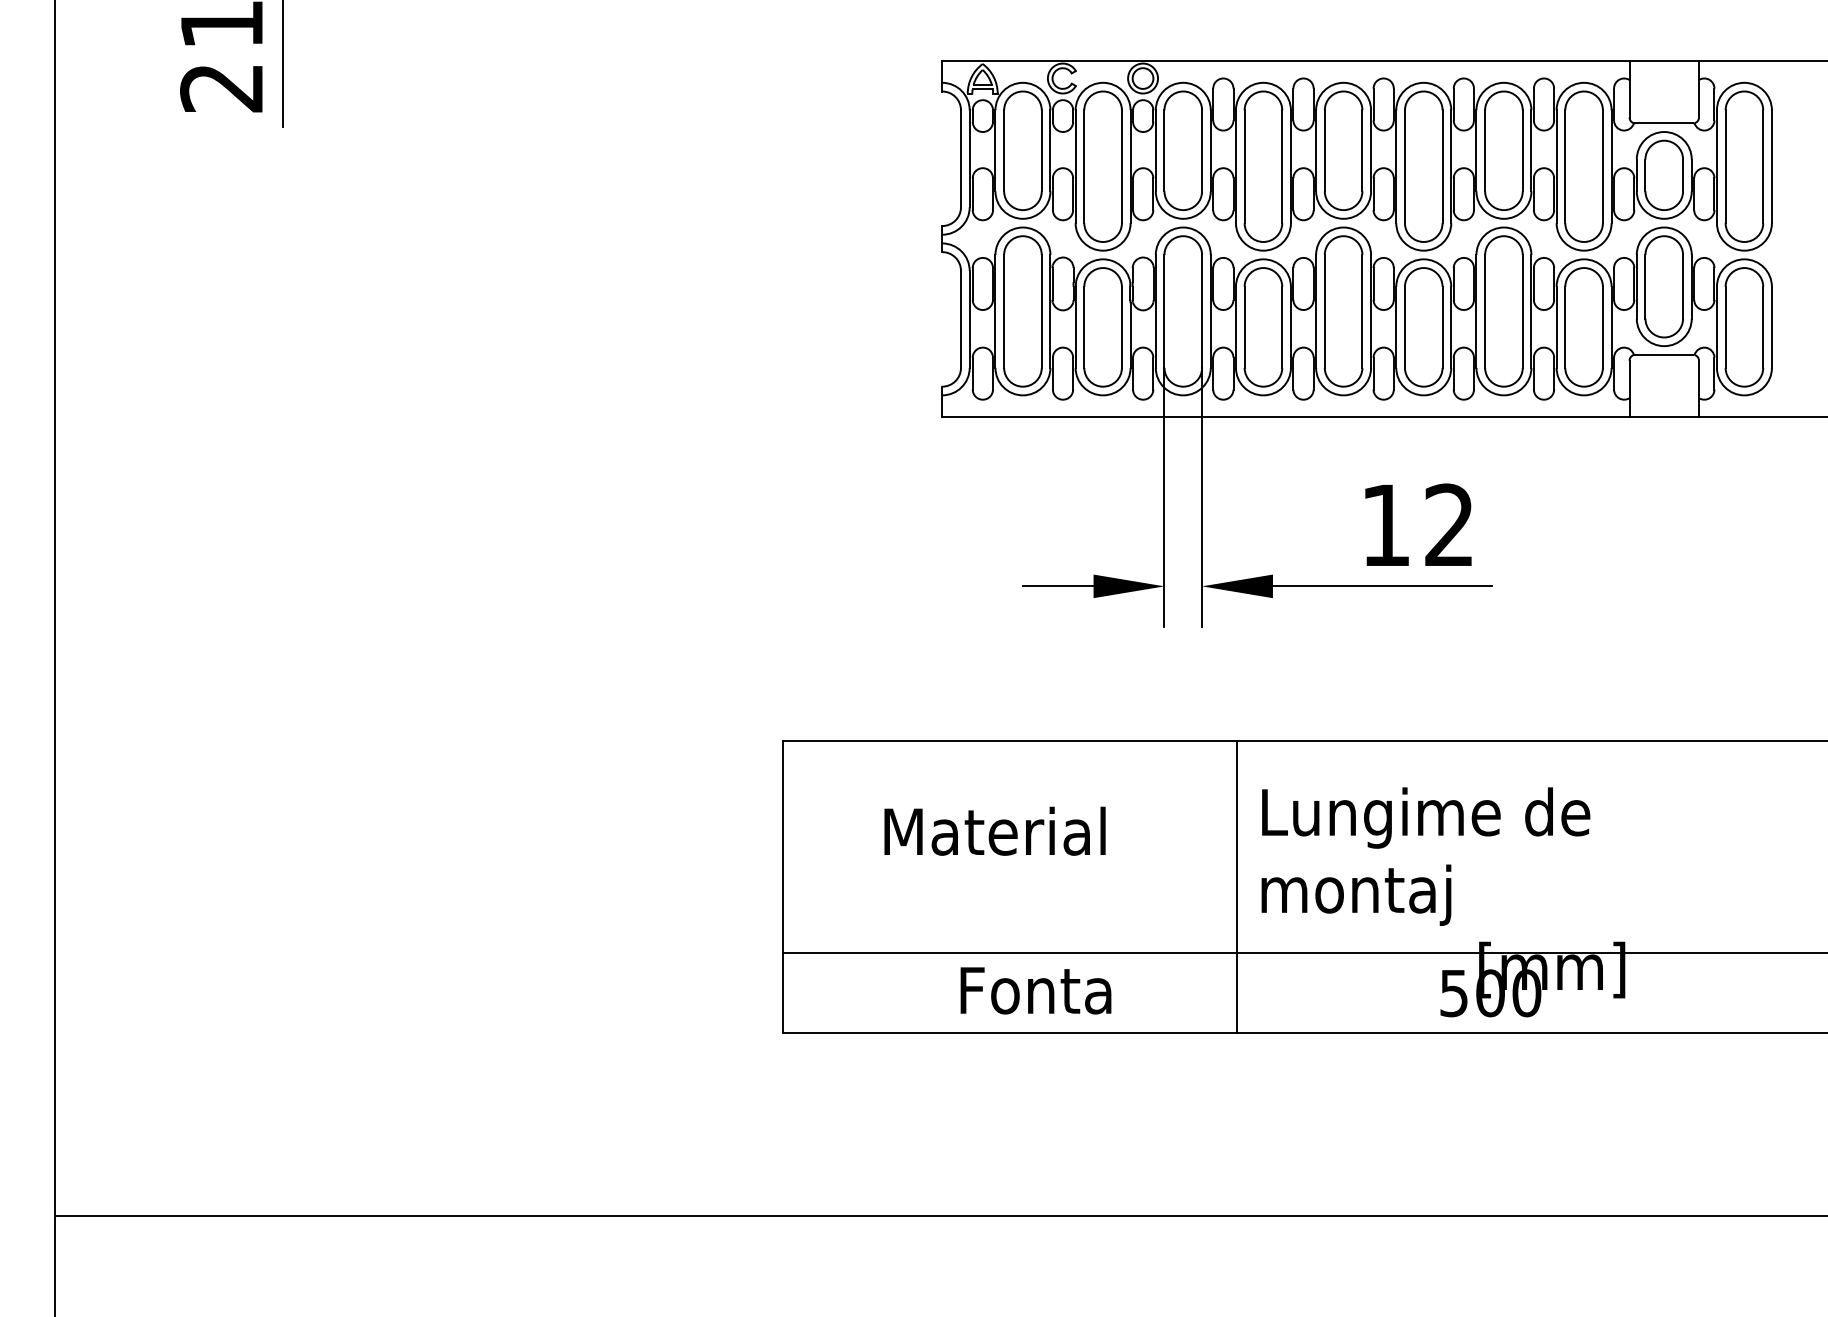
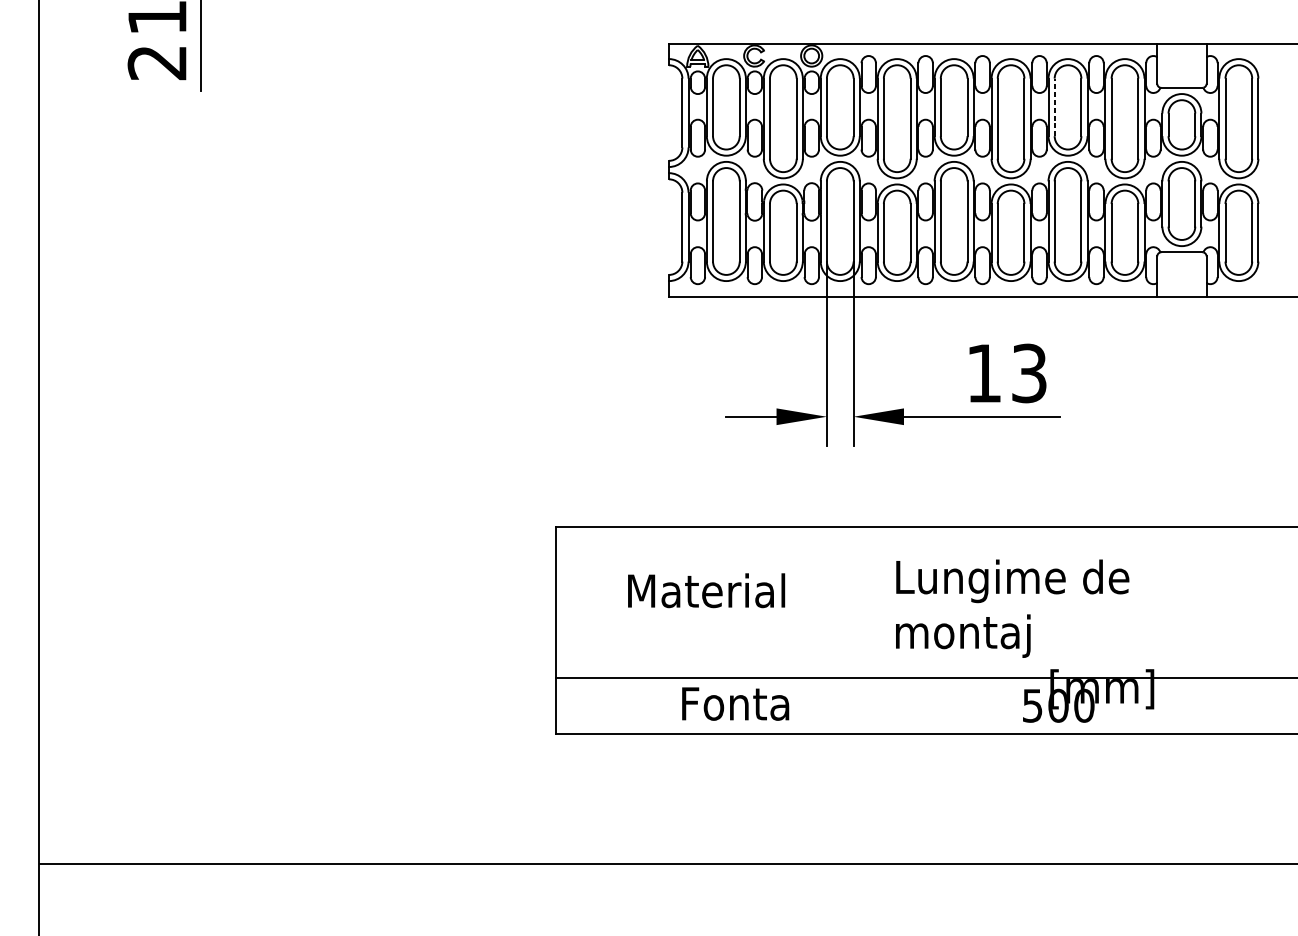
line: (1485, 150) -> (1054, 107), solid -> dashed
text: (1449, 525) -> (1029, 373), 12 -> 13
line: (1236, 887) -> (878, 630), removed

